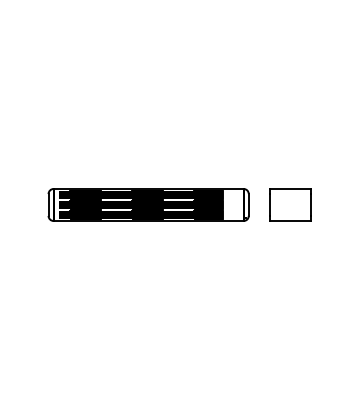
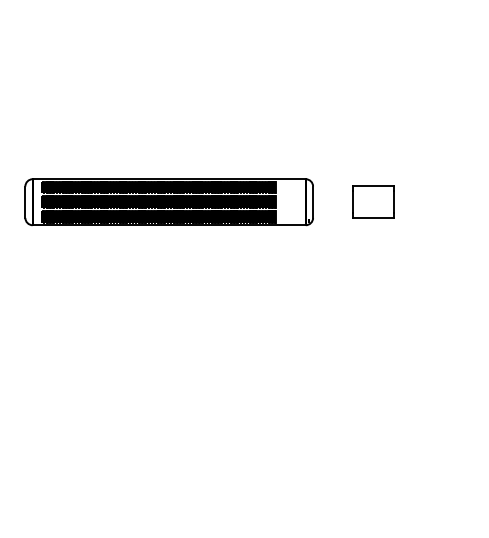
part: (290, 204) -> (373, 201), size x0.7

